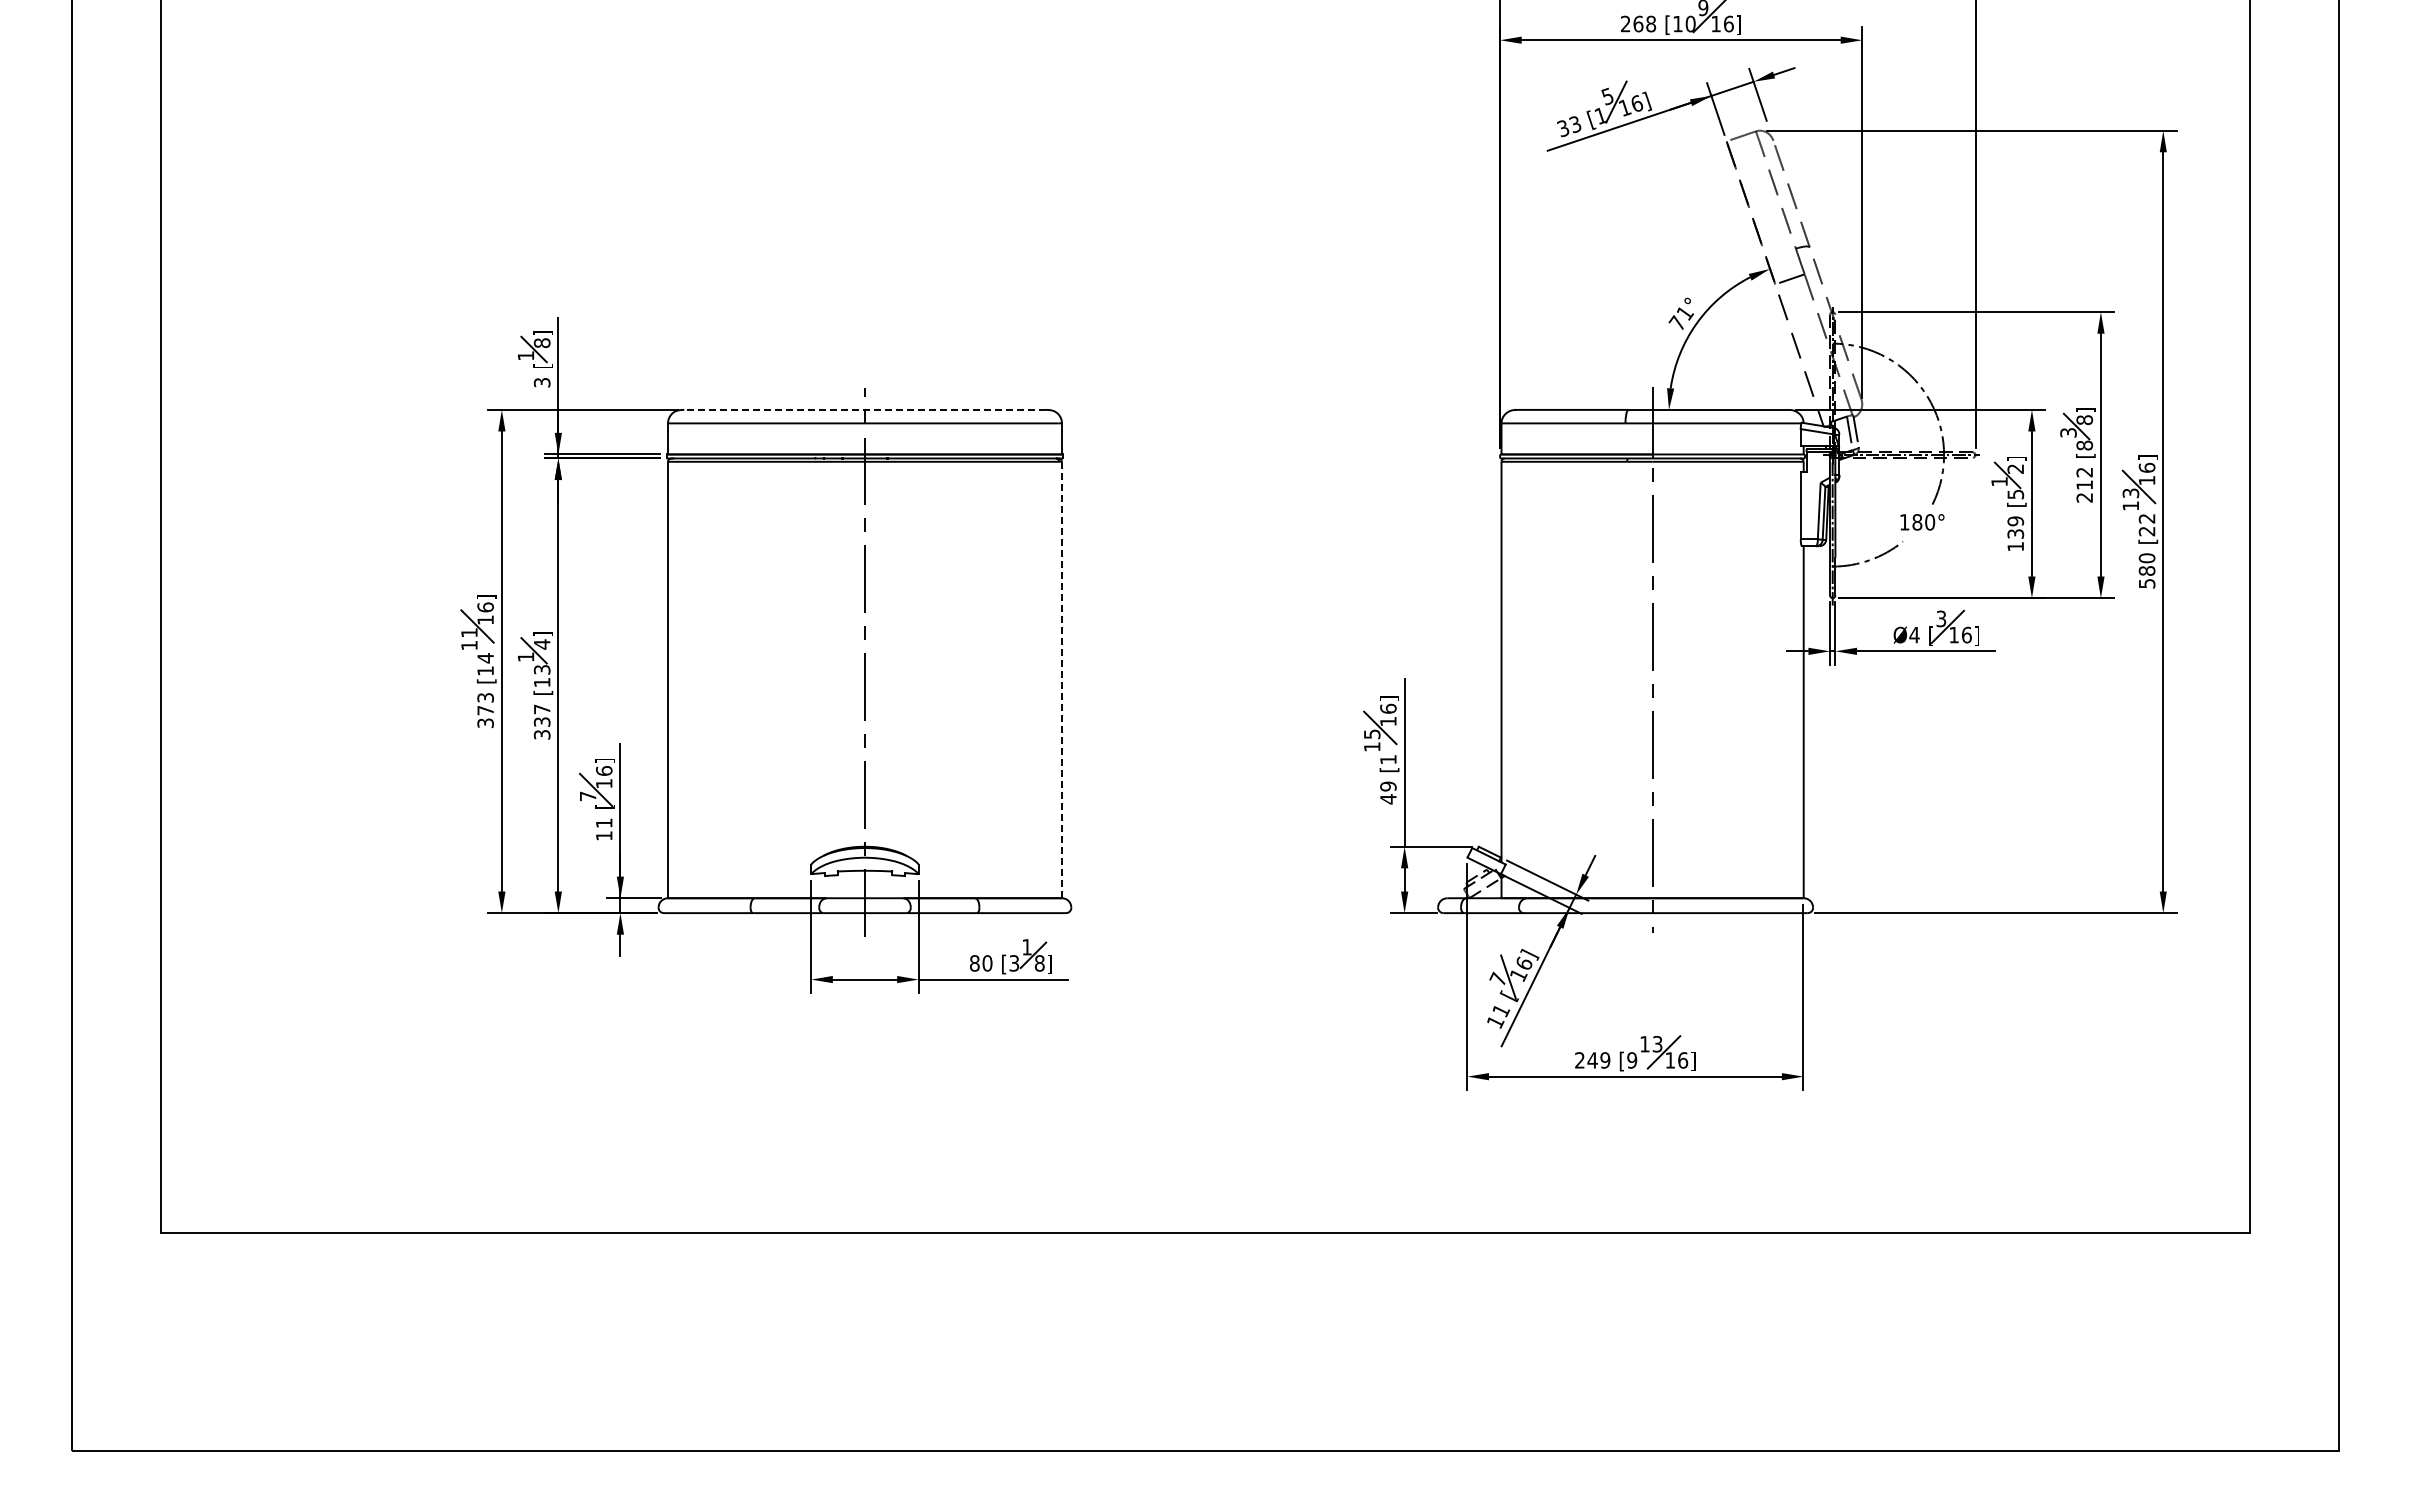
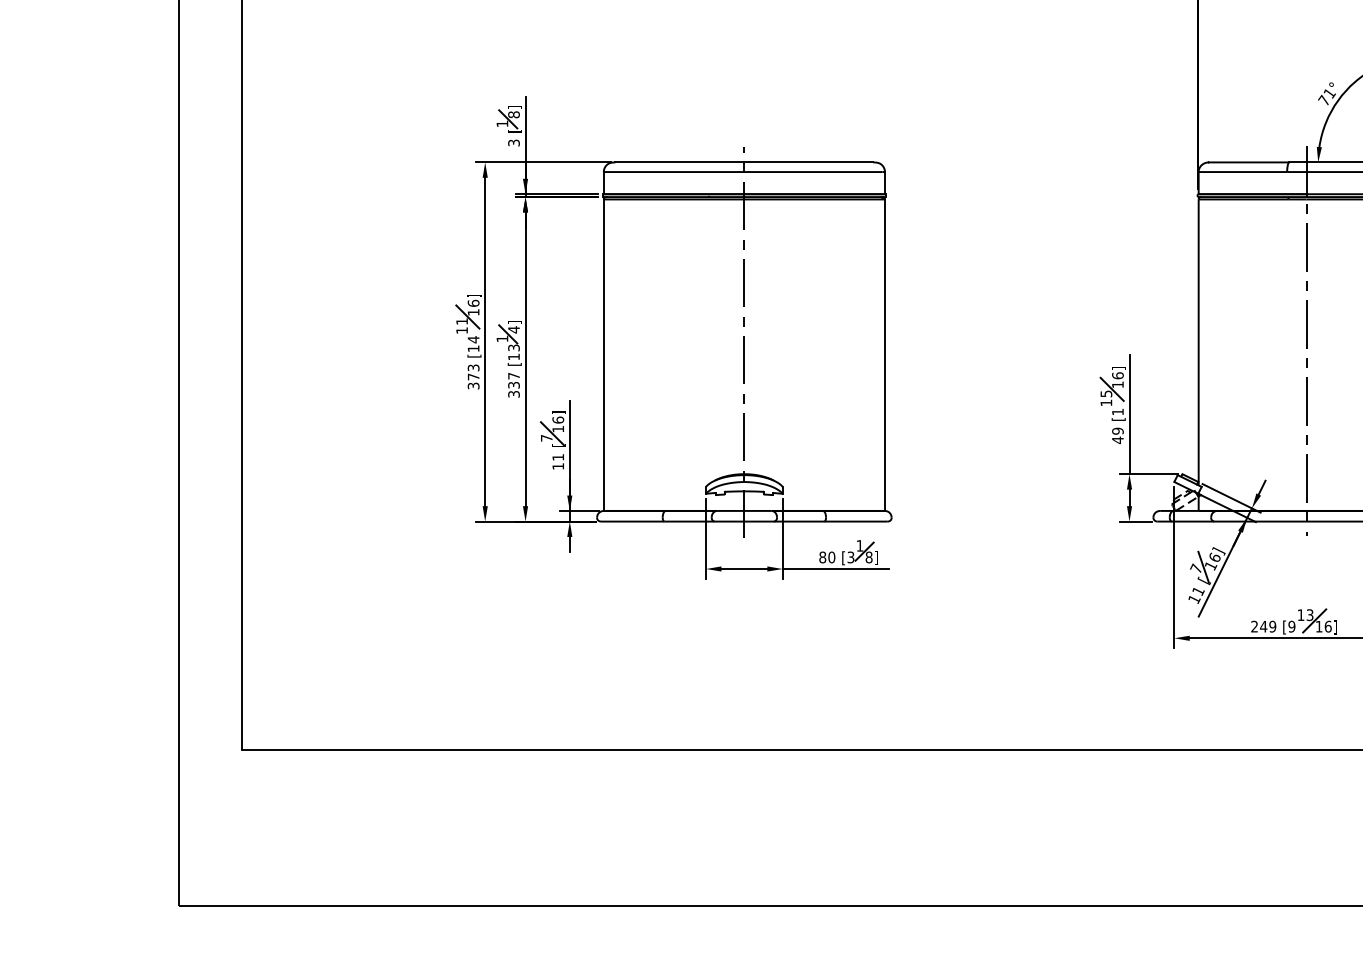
line: (865, 409) -> (744, 162), dashed -> solid
line: (1061, 679) -> (884, 354), dashed -> solid

